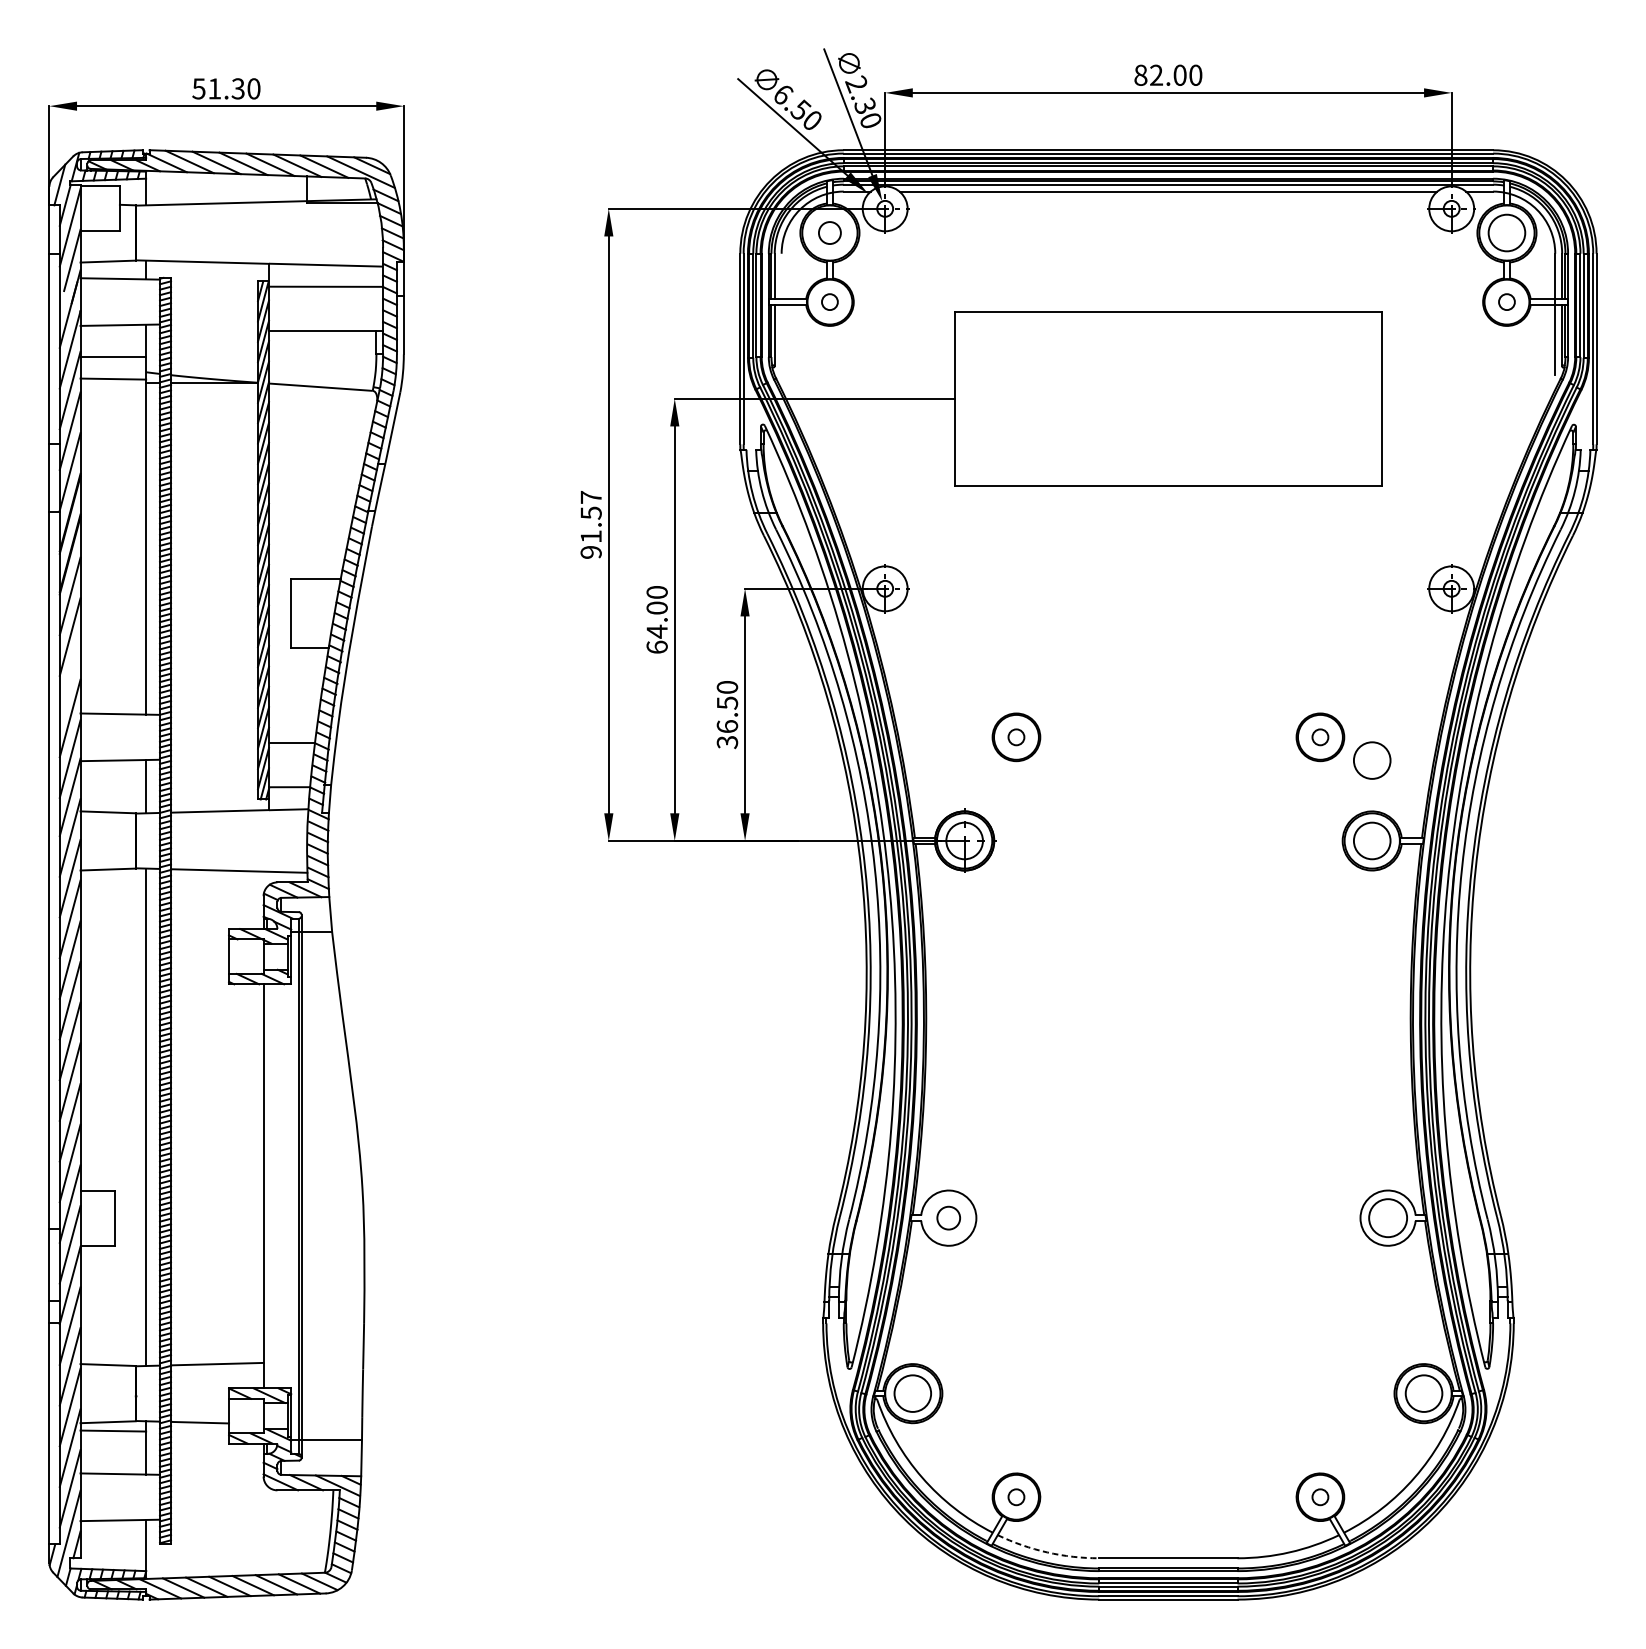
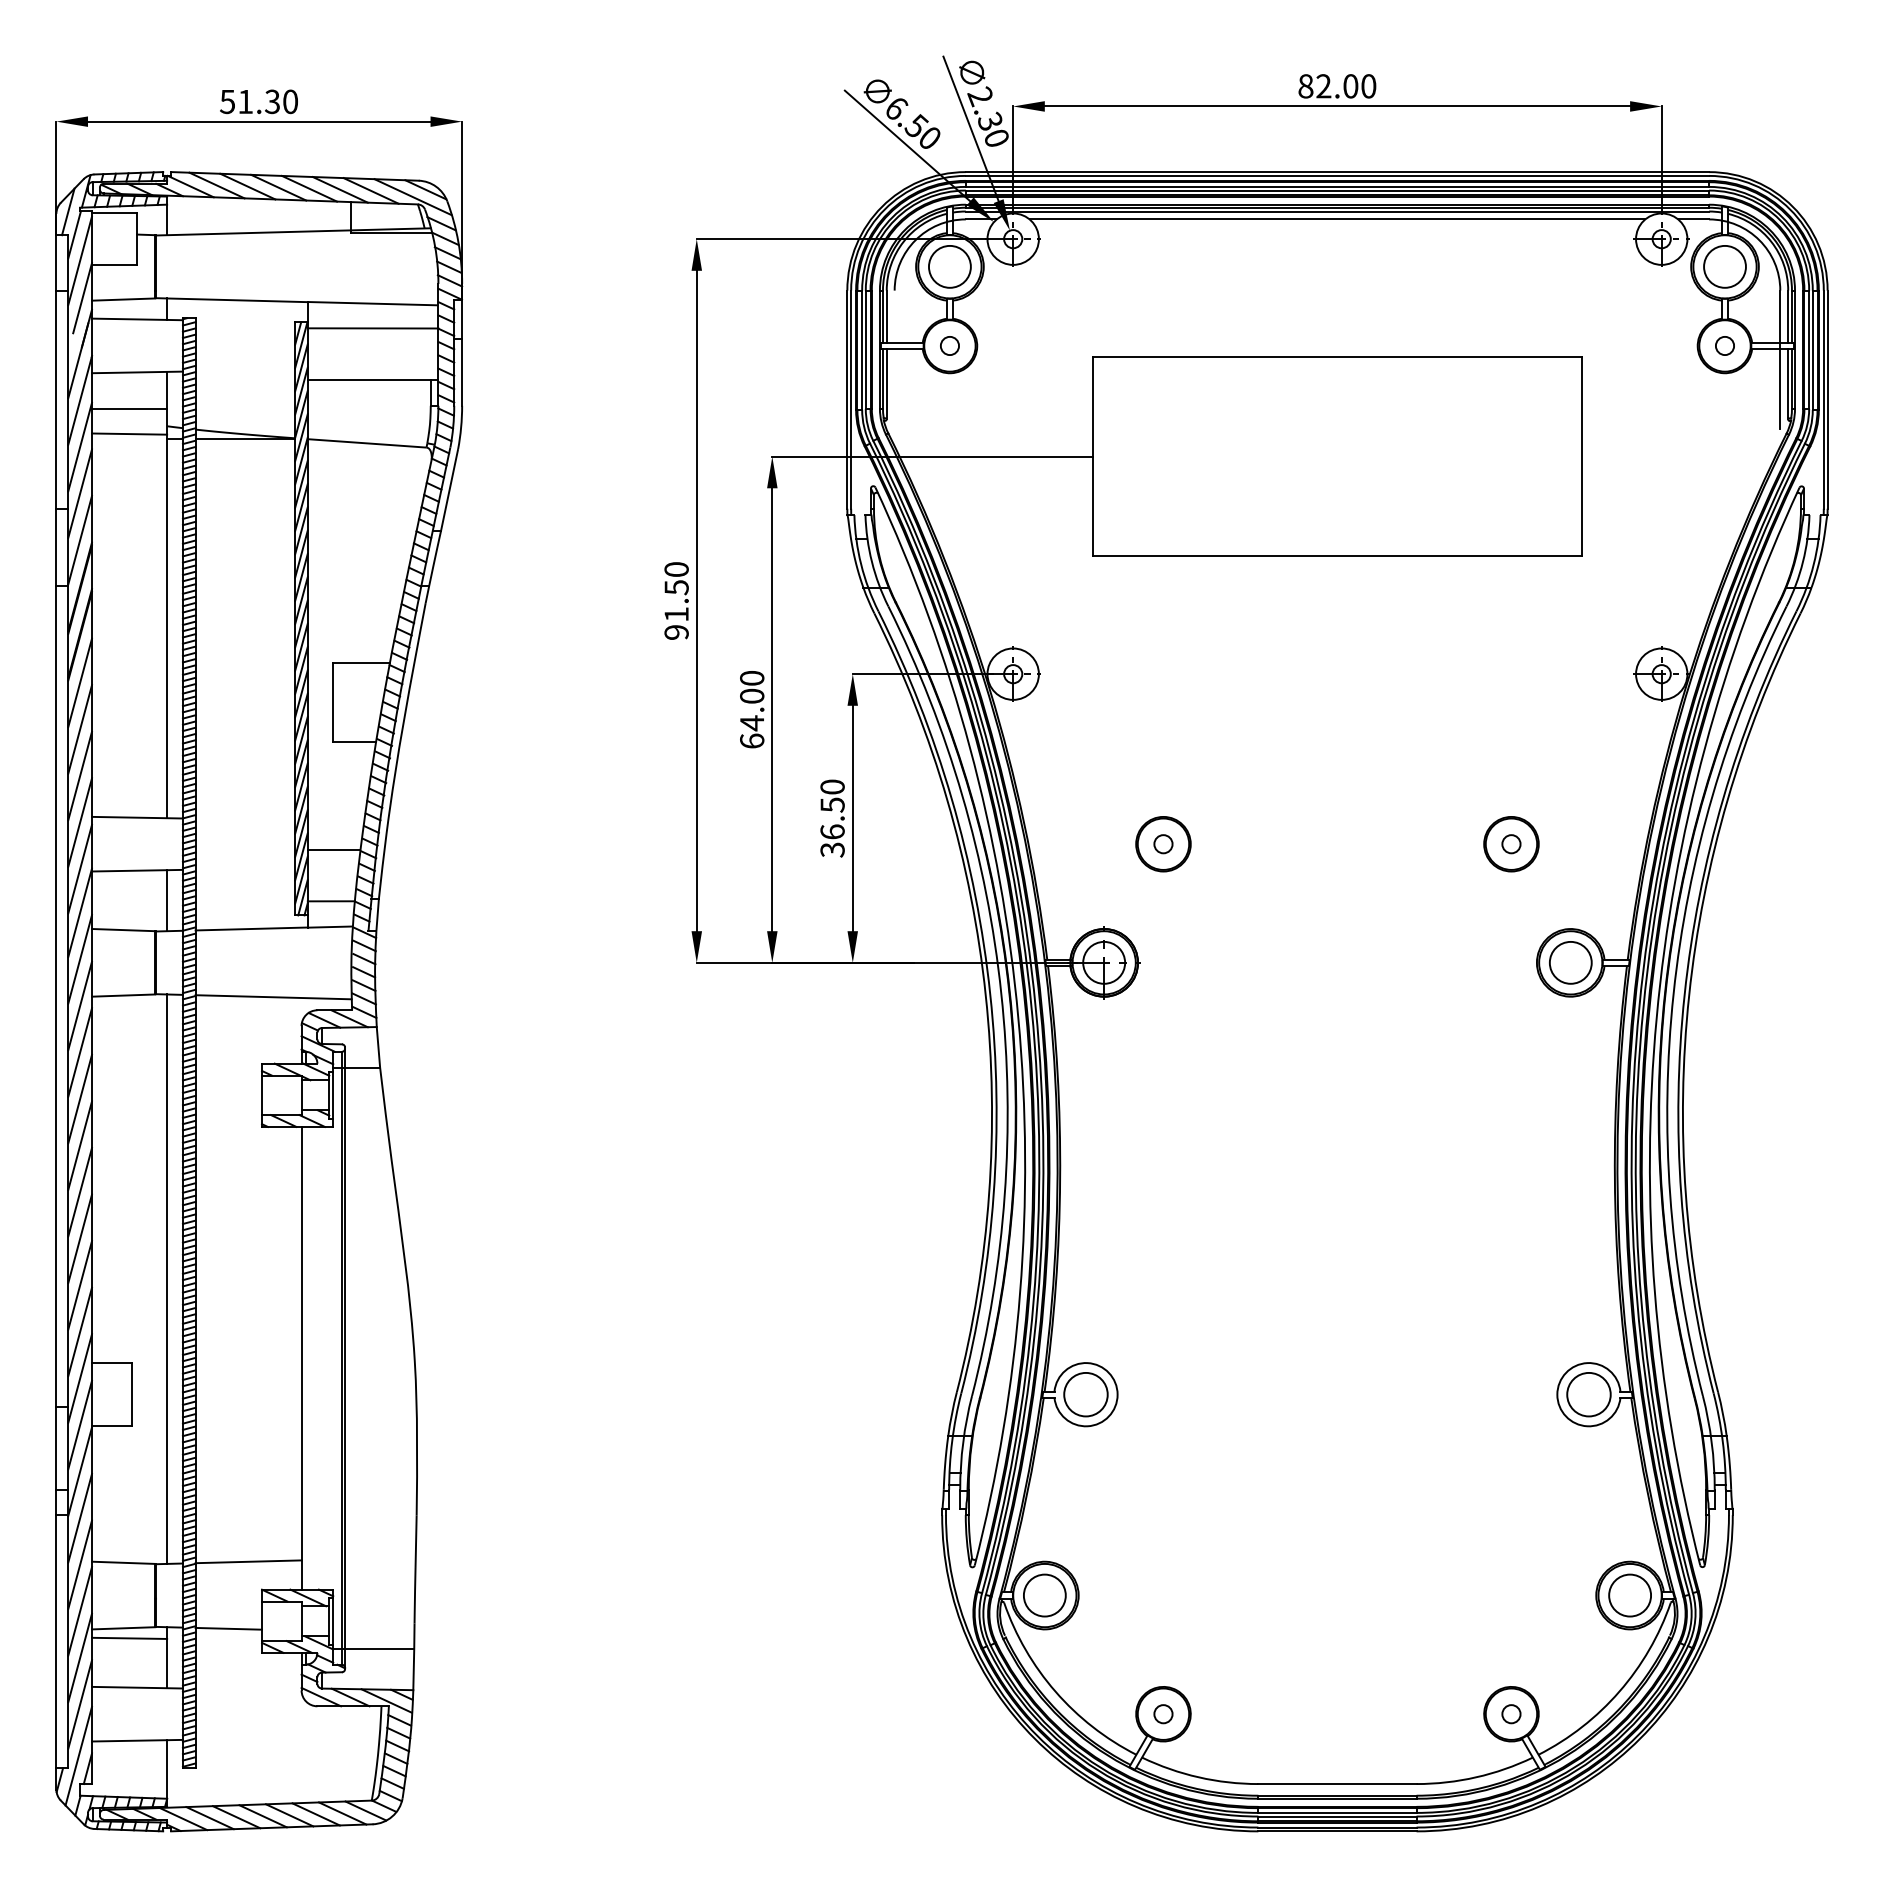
circle: (829, 232) -> (949, 266), size x1.67
text: (591, 497) -> (676, 569), 91.57 -> 91.50
line: (70, 677) -> (80, 775), added
circle: (1371, 760) -> (1570, 870), removed
circle: (948, 1218) -> (1085, 1394), size x1.67
arc: (1047, 1552) -> (1198, 1777), dashed -> solid

